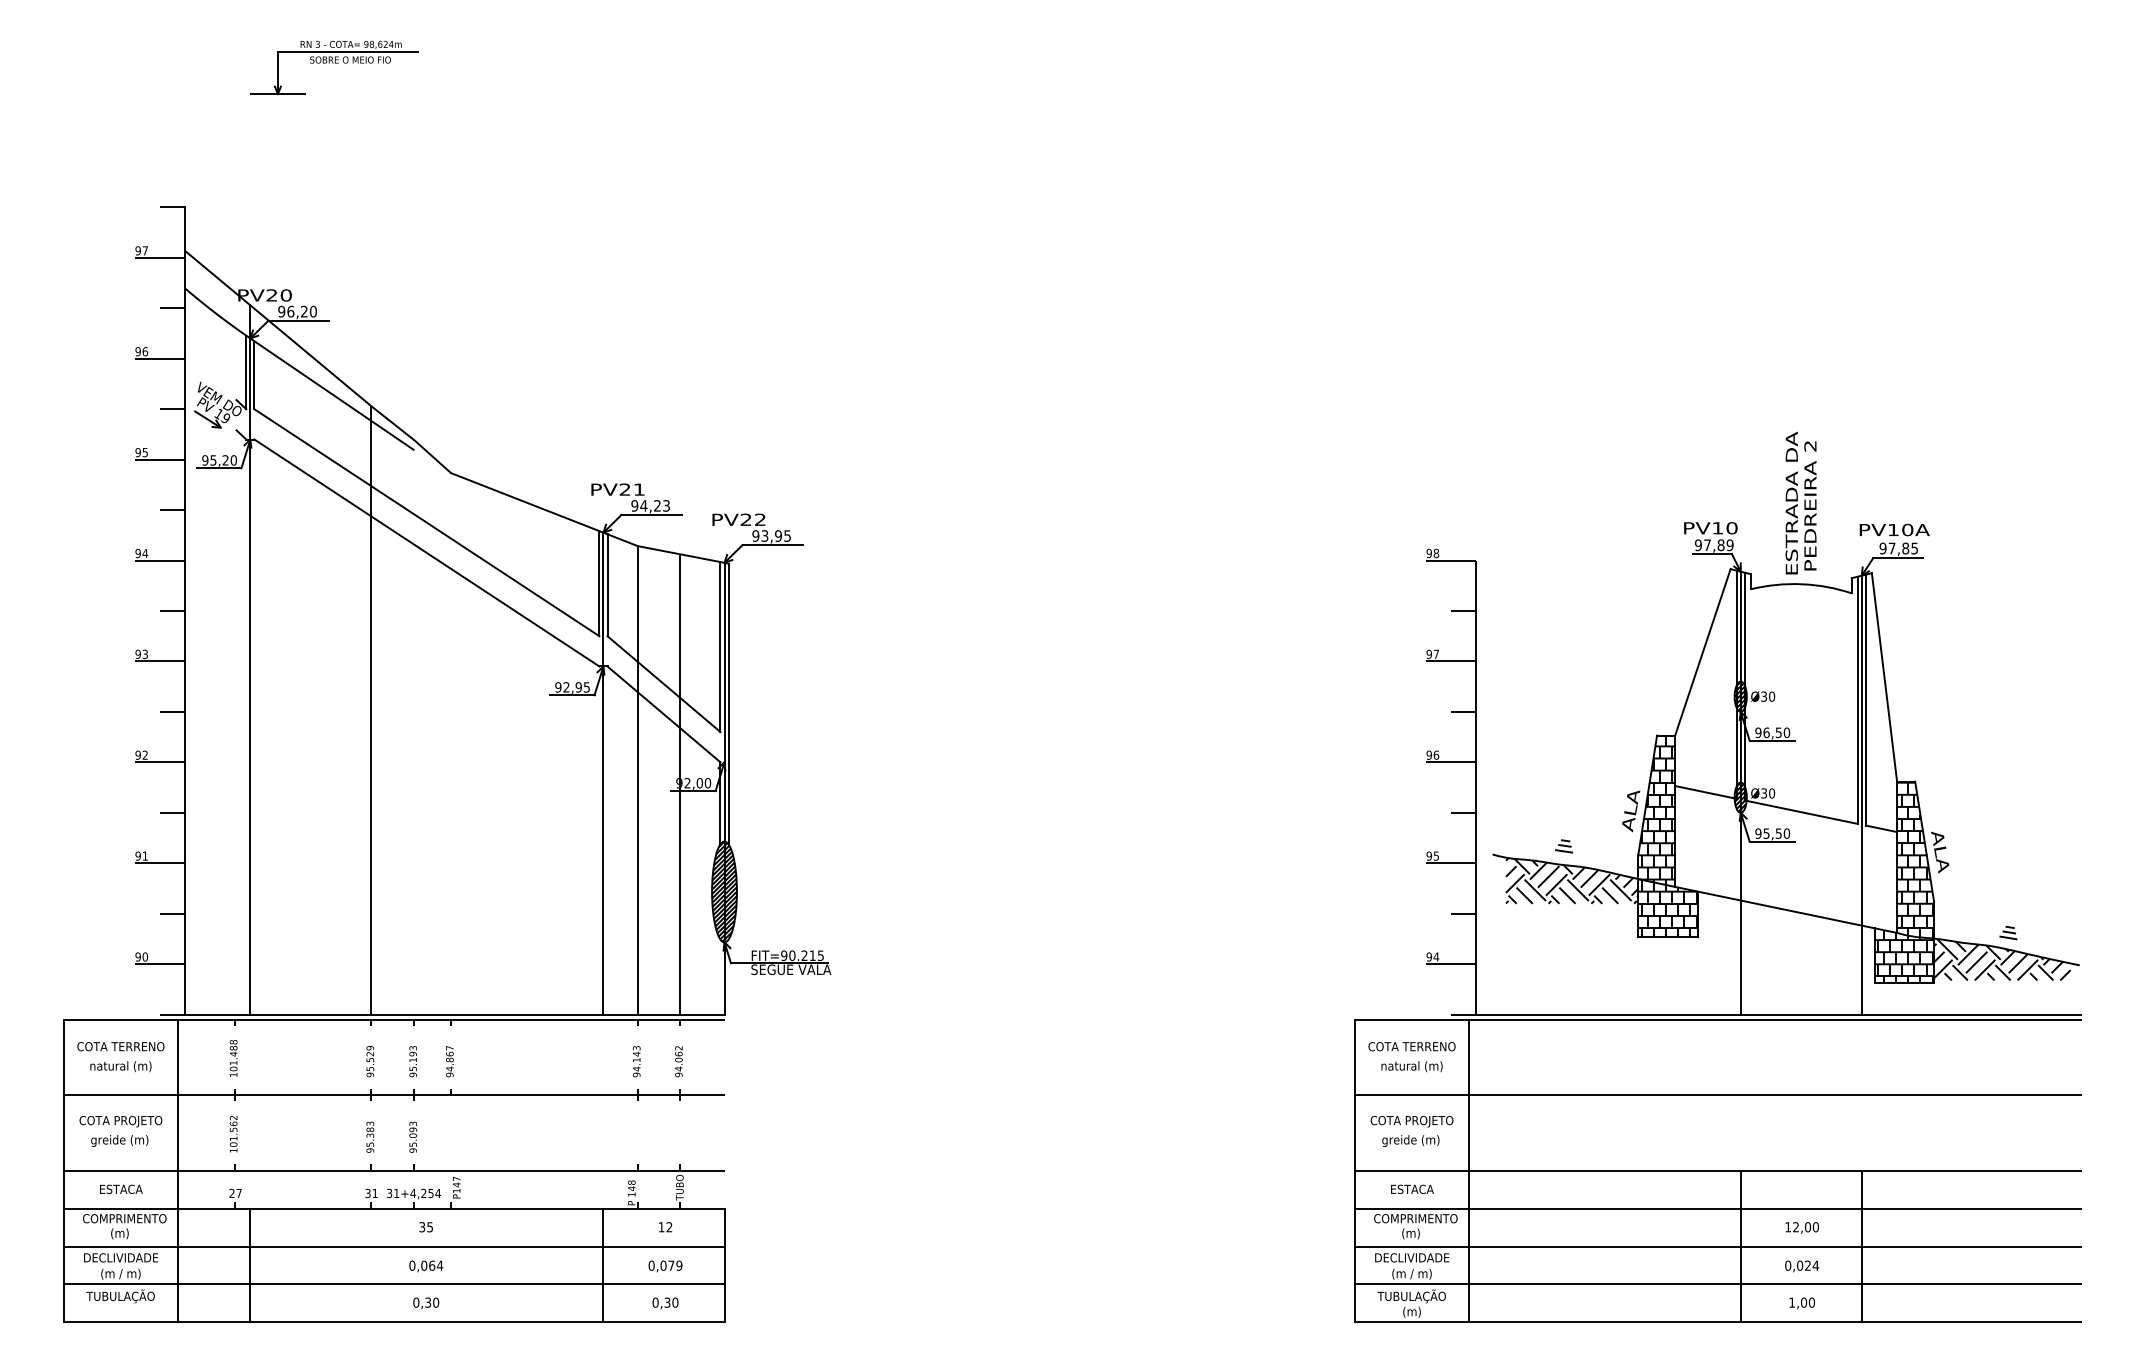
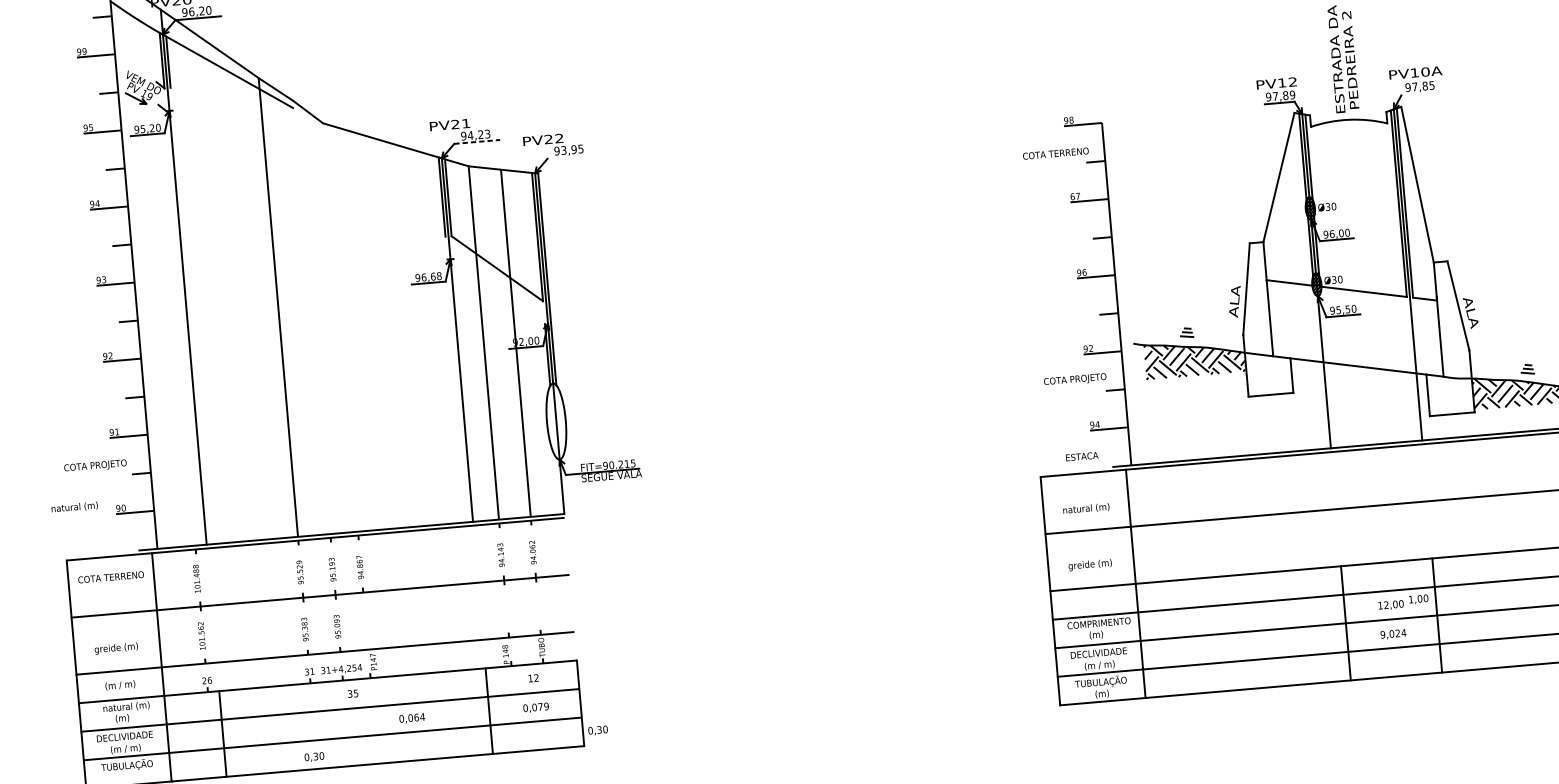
text: (145, 351) -> (84, 51), 96 -> 99
line: (652, 515) -> (477, 142), solid -> dashed
line: (426, 522) -> (307, 162), removed
text: (1731, 528) -> (1292, 82), PV10 -> PV12
line: (772, 545) -> (570, 157), removed
line: (426, 552) -> (309, 184), removed
line: (1897, 558) -> (1419, 94), removed
text: (1429, 653) -> (1072, 196), 97 -> 67
text: (576, 687) -> (431, 276), 92,95 -> 96,68
line: (663, 714) -> (498, 291), removed
text: (1778, 732) -> (1341, 233), 96,50 -> 96,00
hatch: (1667, 836) -> (1264, 318), removed
text: (1435, 855) -> (1090, 348), 95 -> 92
hatch: (1904, 882) -> (1445, 338), removed
hatch: (724, 891) -> (556, 421), removed
text: (1411, 1046) -> (1055, 153), moved
text: (120, 1066) -> (74, 507), moved
text: (120, 1121) -> (95, 466), moved
text: (1411, 1121) -> (1074, 379), moved
text: (1412, 1188) -> (1082, 455), moved
text: (121, 1189) -> (120, 685), ESTACA -> (m / m)
text: (238, 1193) -> (209, 680), 27 -> 26
text: (124, 1218) -> (124, 706), COMPRIMENTO -> natural (m)
text: (1788, 1265) -> (1383, 634), 0,024 -> 9,024
text: (426, 1266) -> (412, 718), moved
text: (426, 1303) -> (314, 757), moved
text: (665, 1303) -> (598, 730), moved
text: (1801, 1303) -> (1418, 599), moved

